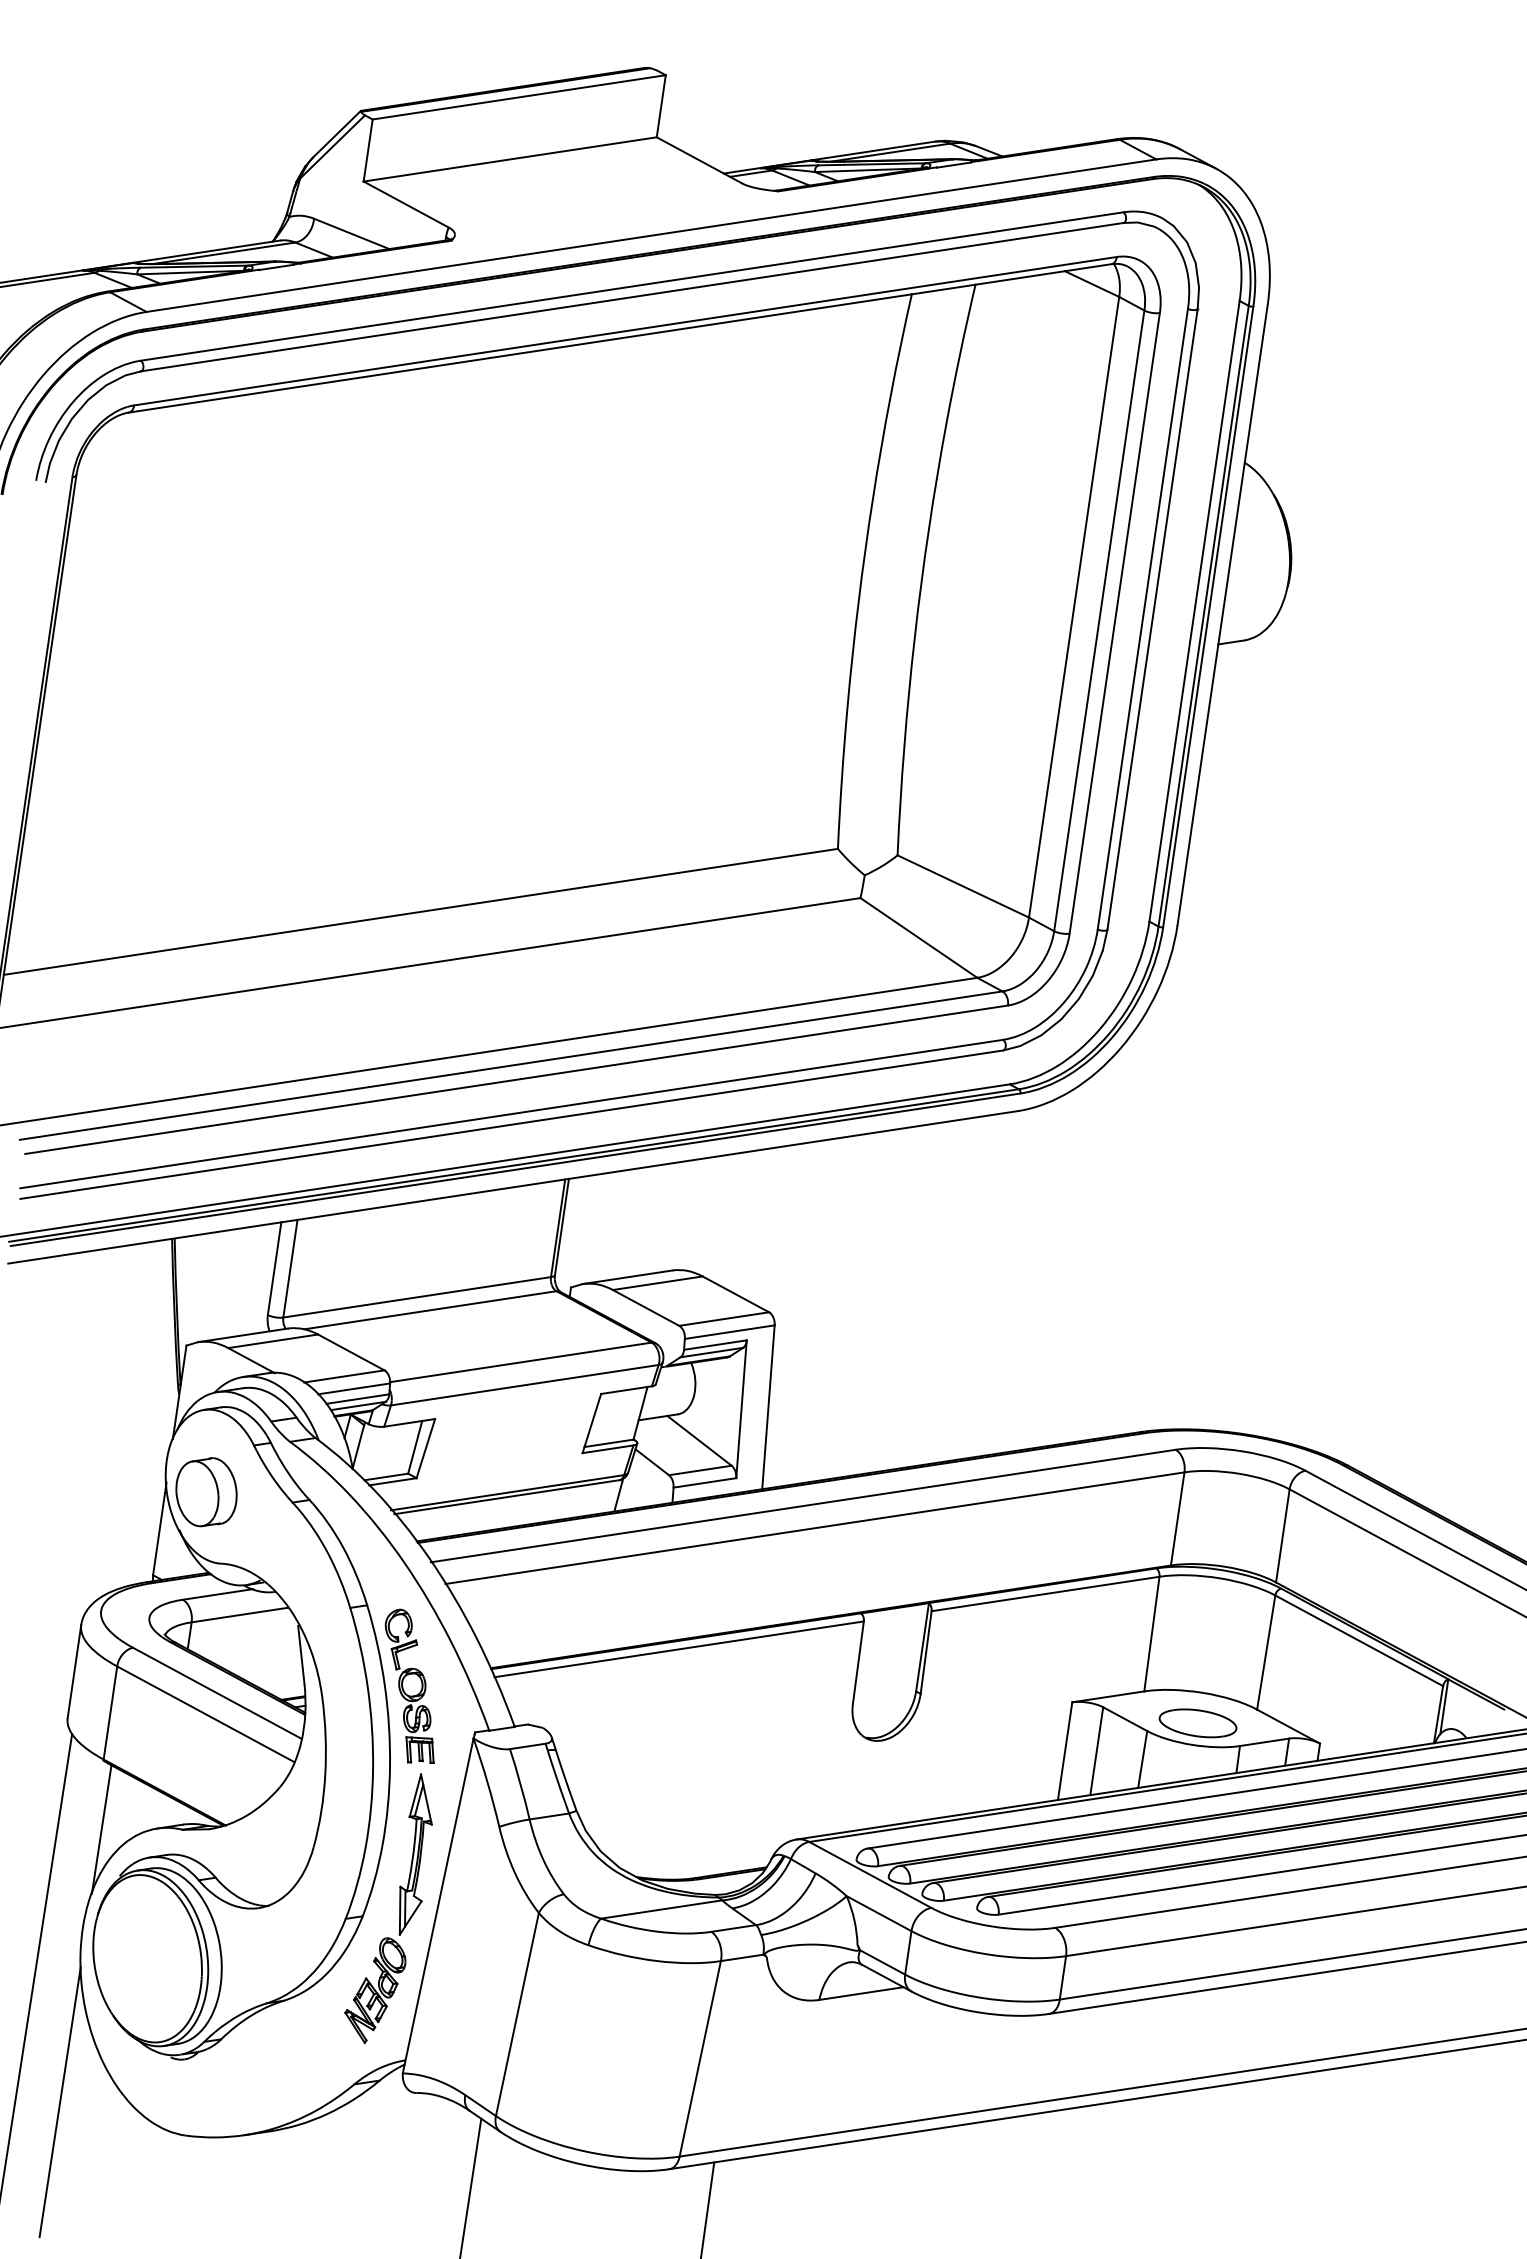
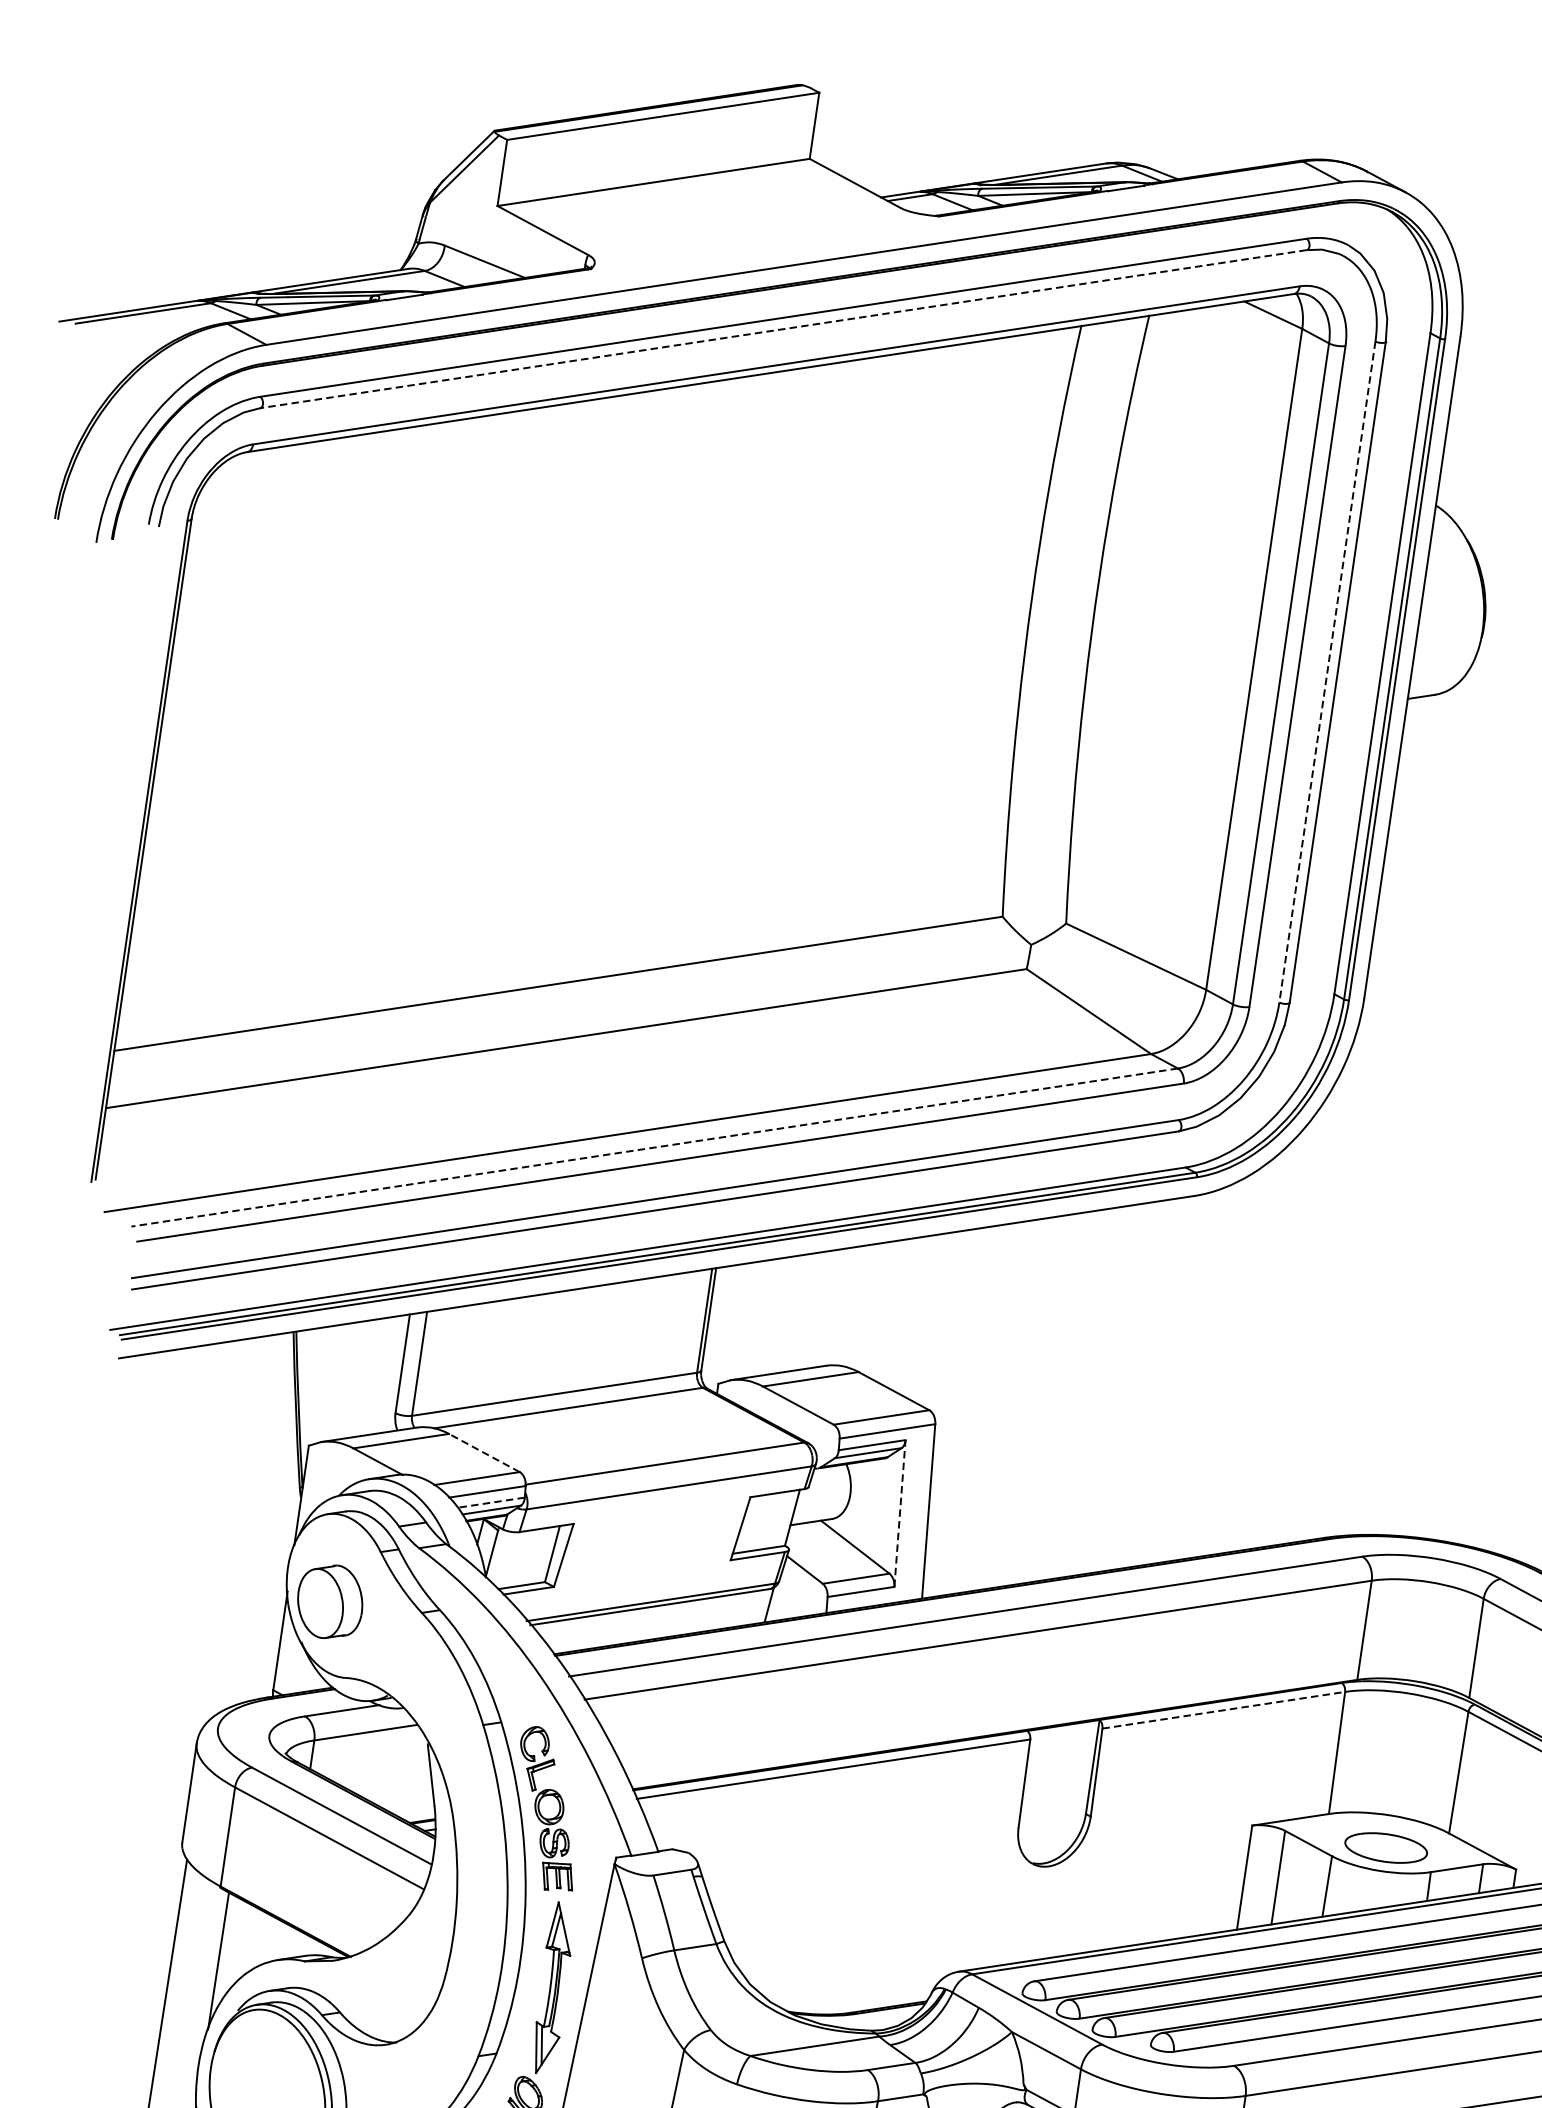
line: (632, 297) -> (783, 329), solid -> dashed
line: (1142, 619) -> (1327, 672), solid -> dashed
line: (511, 1065) -> (655, 1147), solid -> dashed
line: (351, 1352) -> (484, 1453), solid -> dashed
line: (357, 1399) -> (491, 1503), solid -> dashed
line: (741, 1408) -> (899, 1512), solid -> dashed
line: (1046, 1593) -> (1224, 1709), solid -> dashed

